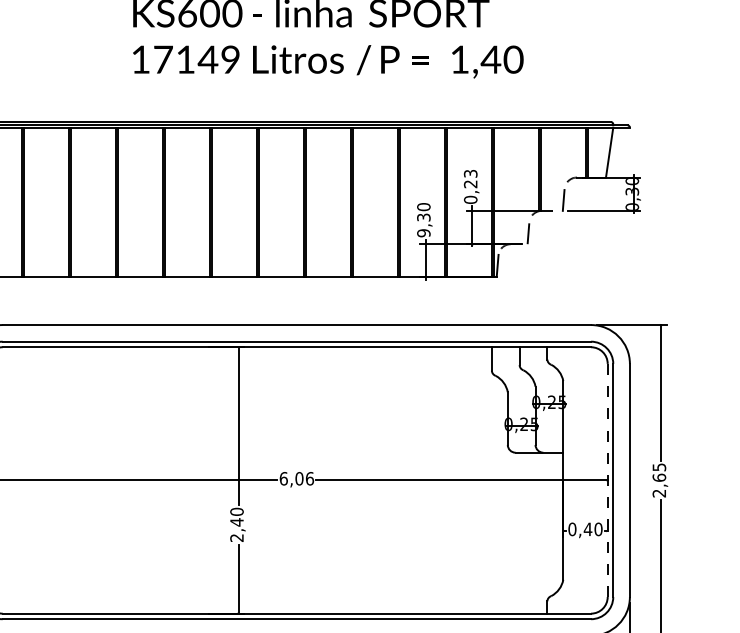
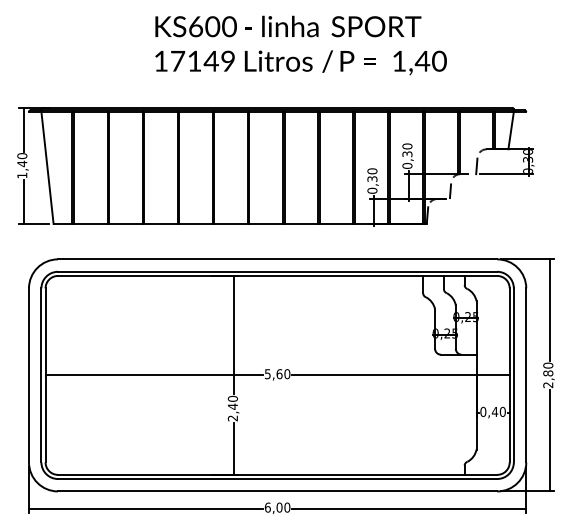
text: (470, 179) -> (407, 150), 0,23 -> 0,30
text: (423, 232) -> (372, 190), 9,30 -> 0,30
text: (659, 472) -> (548, 369), 2,65 -> 2,80
text: (296, 479) -> (277, 374), 6,06 -> 5,60
line: (607, 479) -> (509, 374), dashed -> solid

